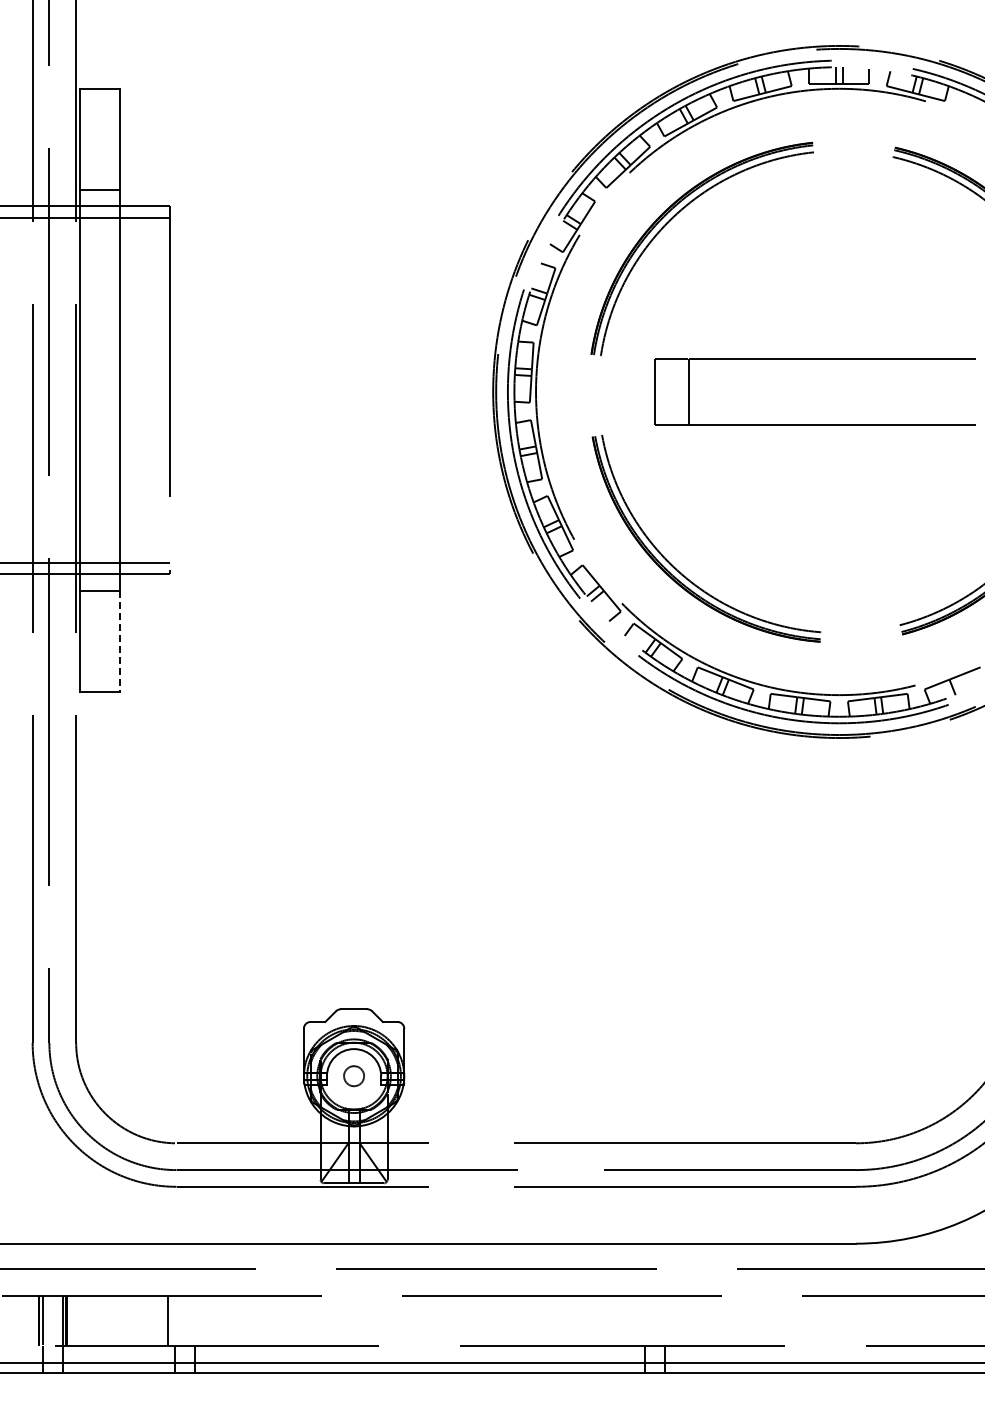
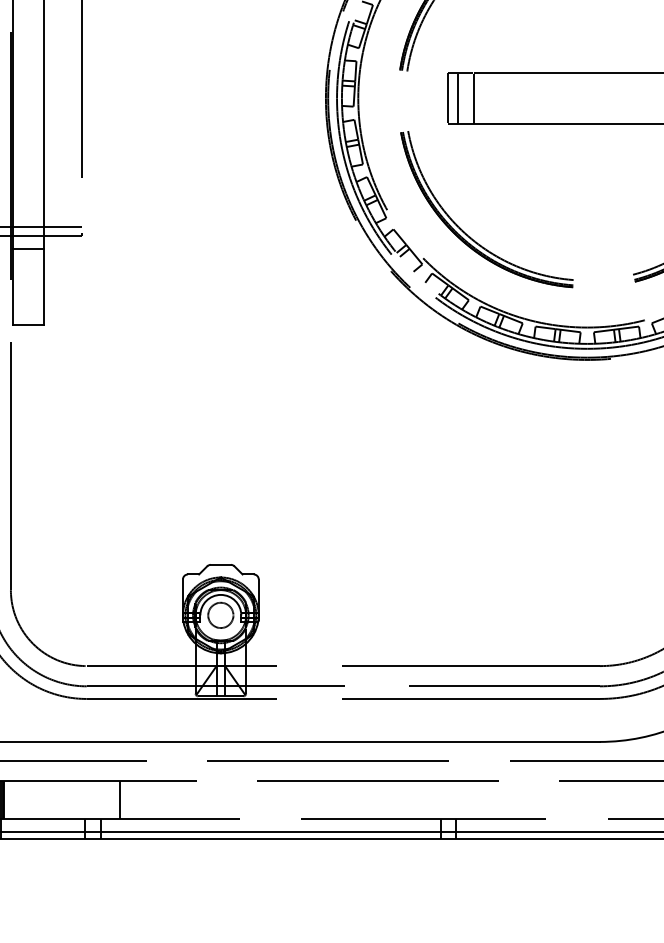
line: (668, 391) -> (458, 98), added
line: (119, 641) -> (43, 287), dashed -> solid
circle: (353, 1075) -> (220, 614), size x1.67
line: (168, 1320) -> (119, 799), moved

